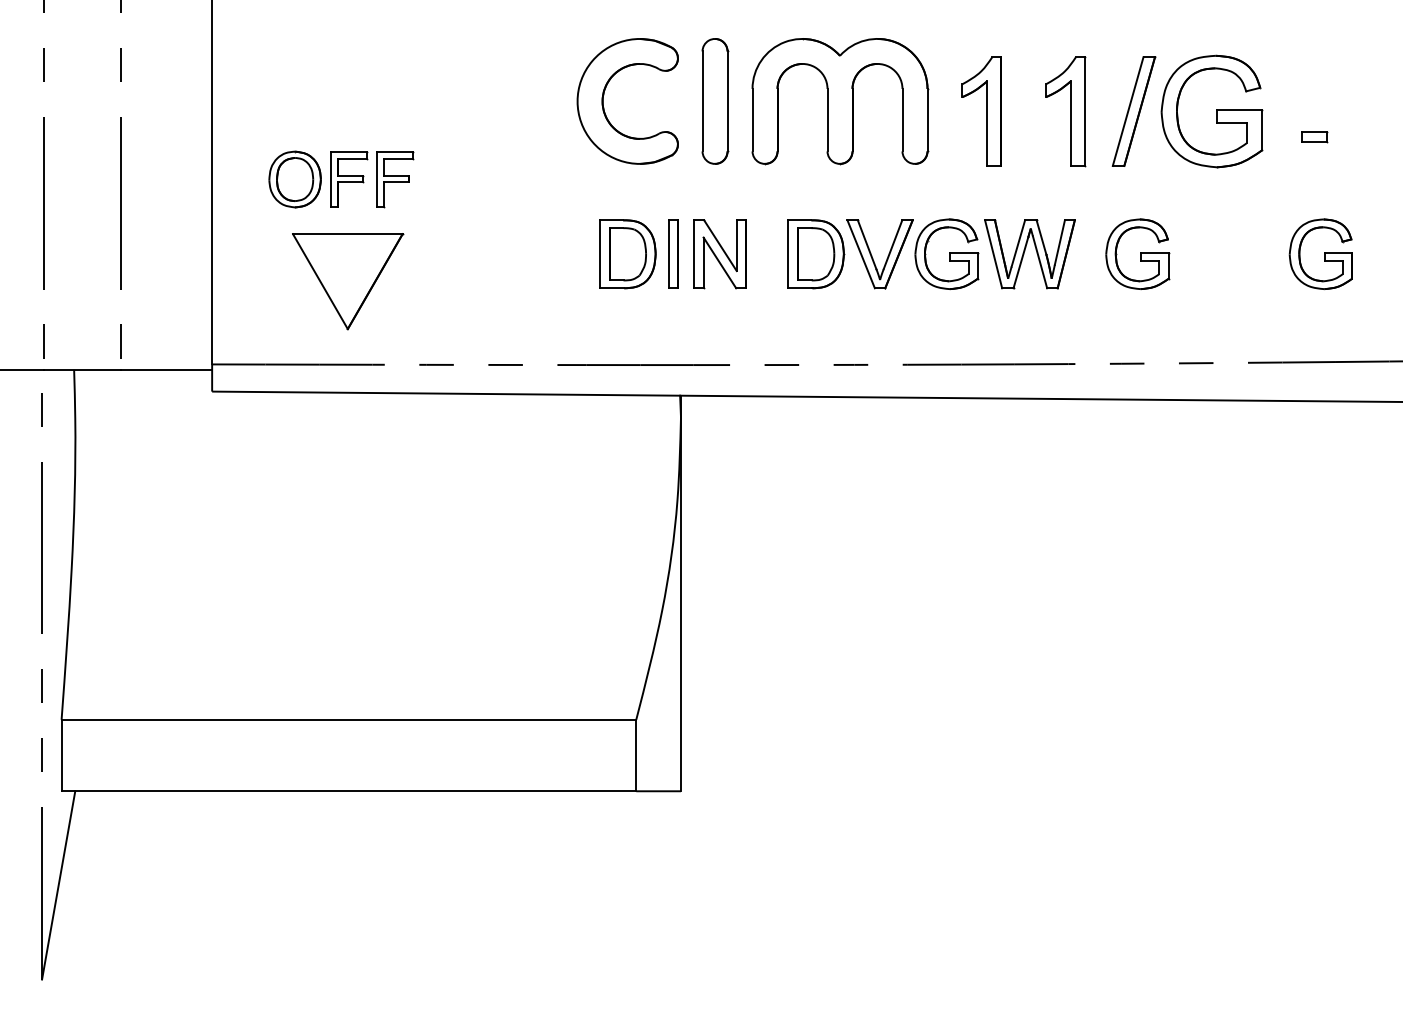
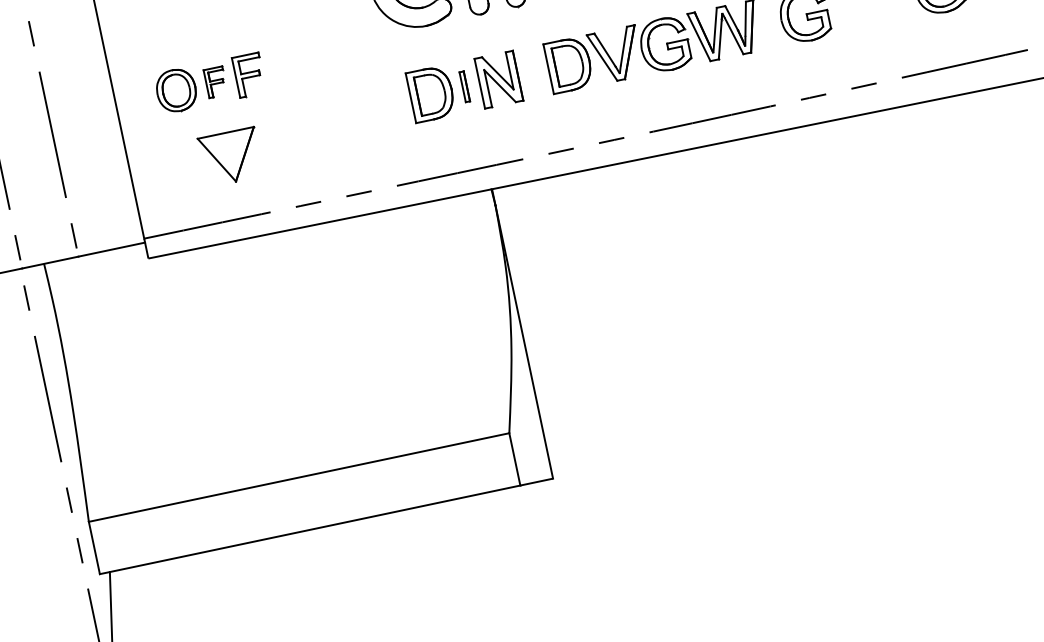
part: (349, 179) -> (216, 82), size x0.7
part: (673, 253) -> (464, 86), size x0.6
part: (348, 281) -> (231, 156), size x0.7

